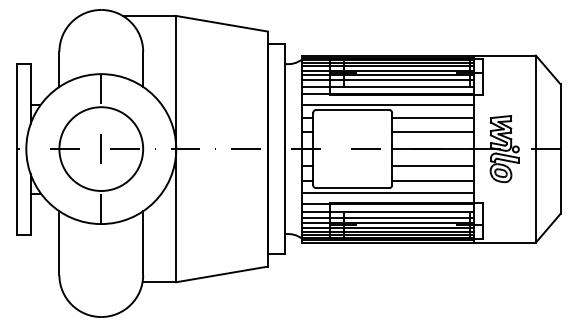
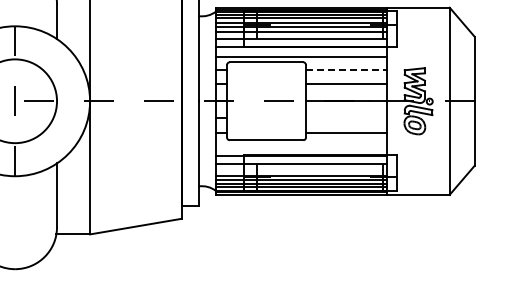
line: (432, 117) -> (346, 69), solid -> dashed
line: (432, 166) -> (346, 118), removed
line: (387, 193) -> (301, 145), removed
line: (387, 218) -> (301, 170), removed

